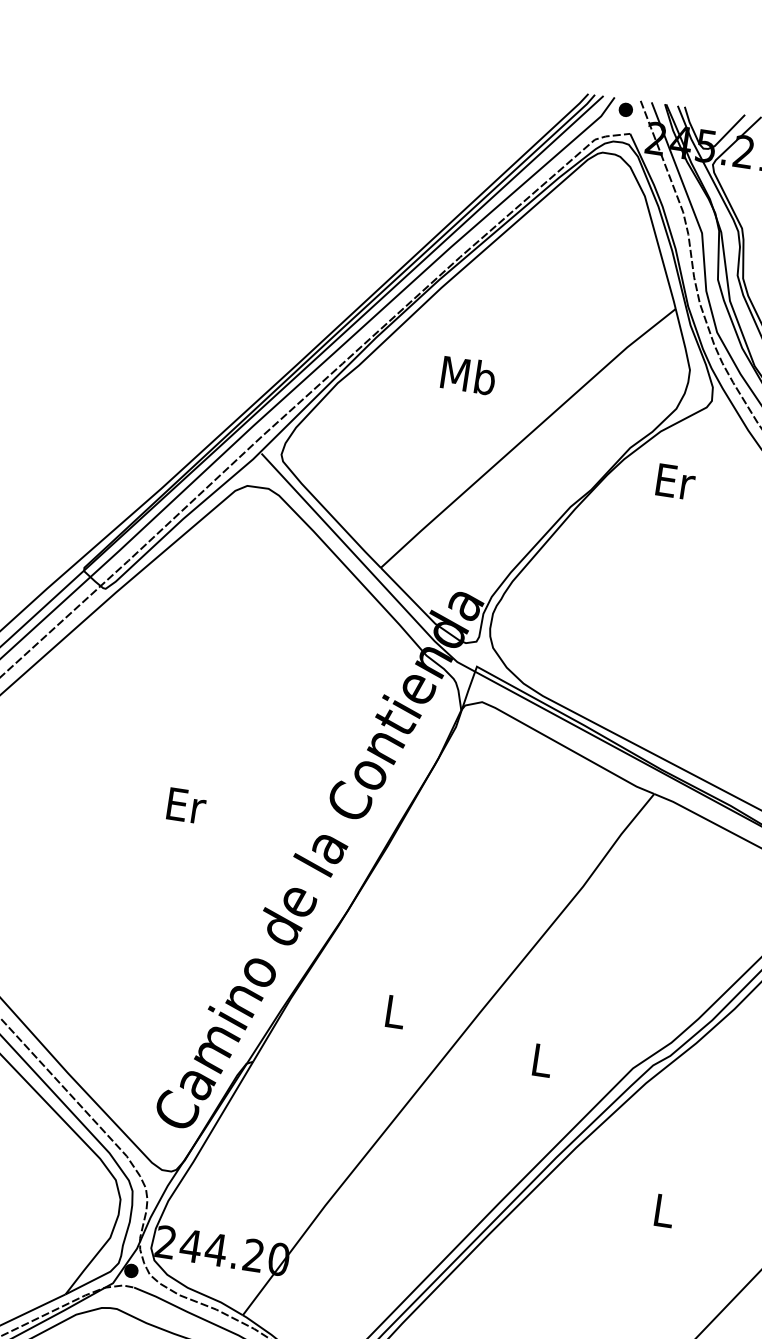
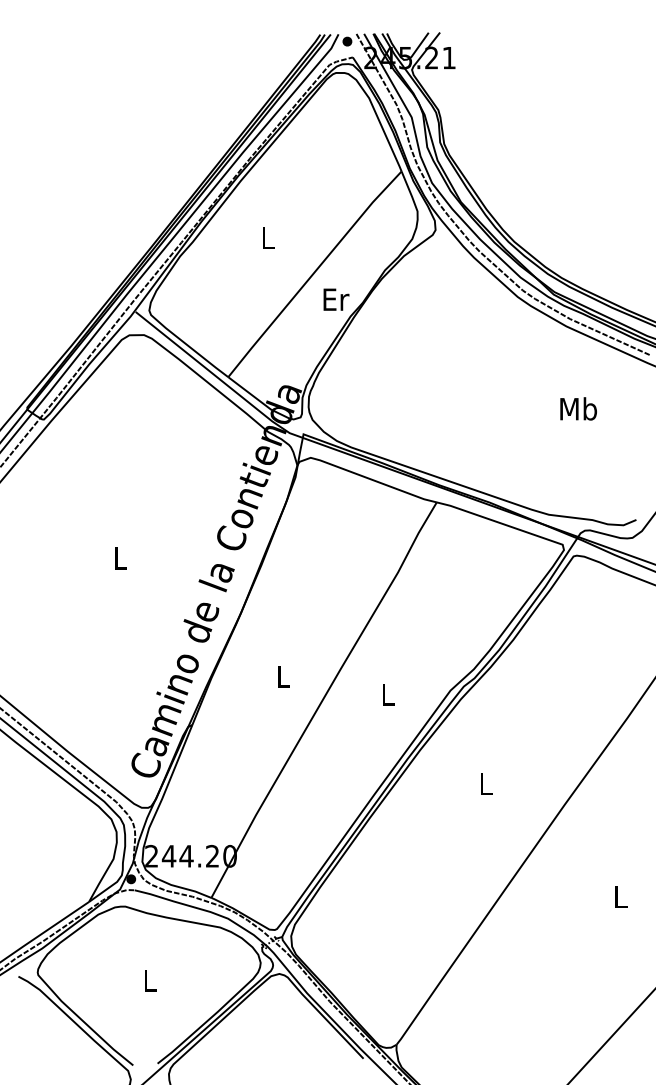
text: (467, 374) -> (267, 237), Mb -> L
text: (675, 481) -> (336, 299), moved
text: (187, 806) -> (121, 558), Er -> L

